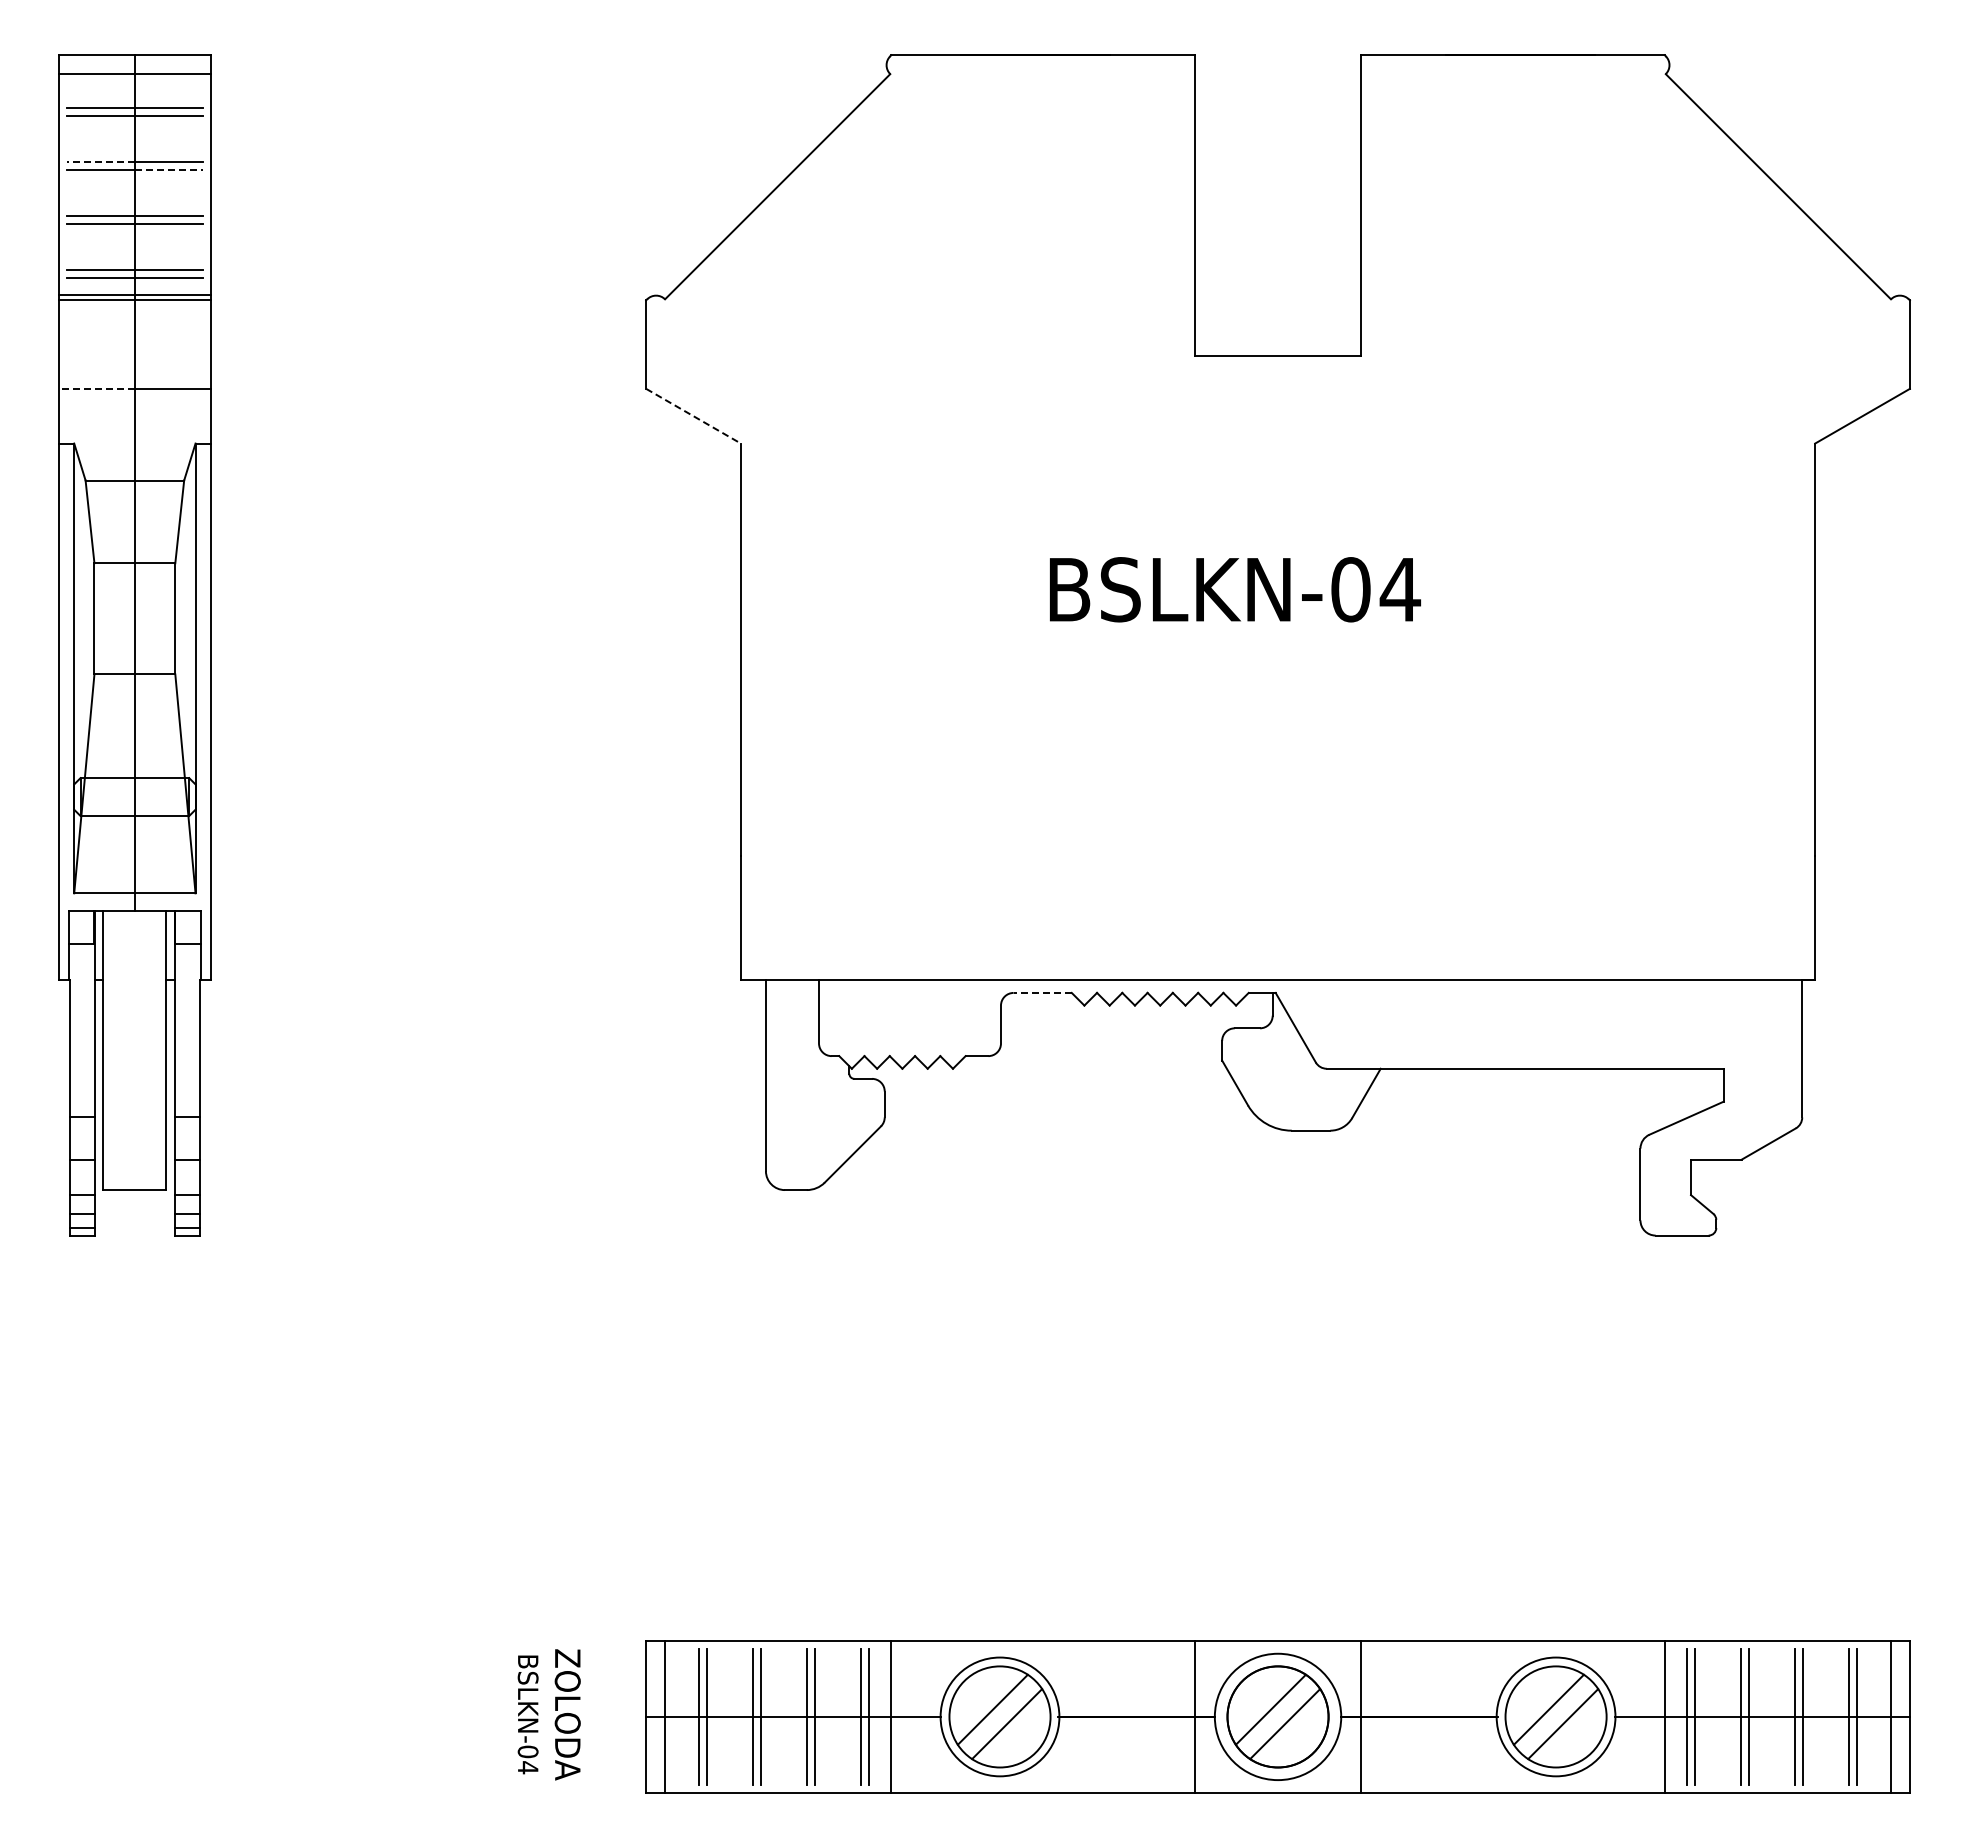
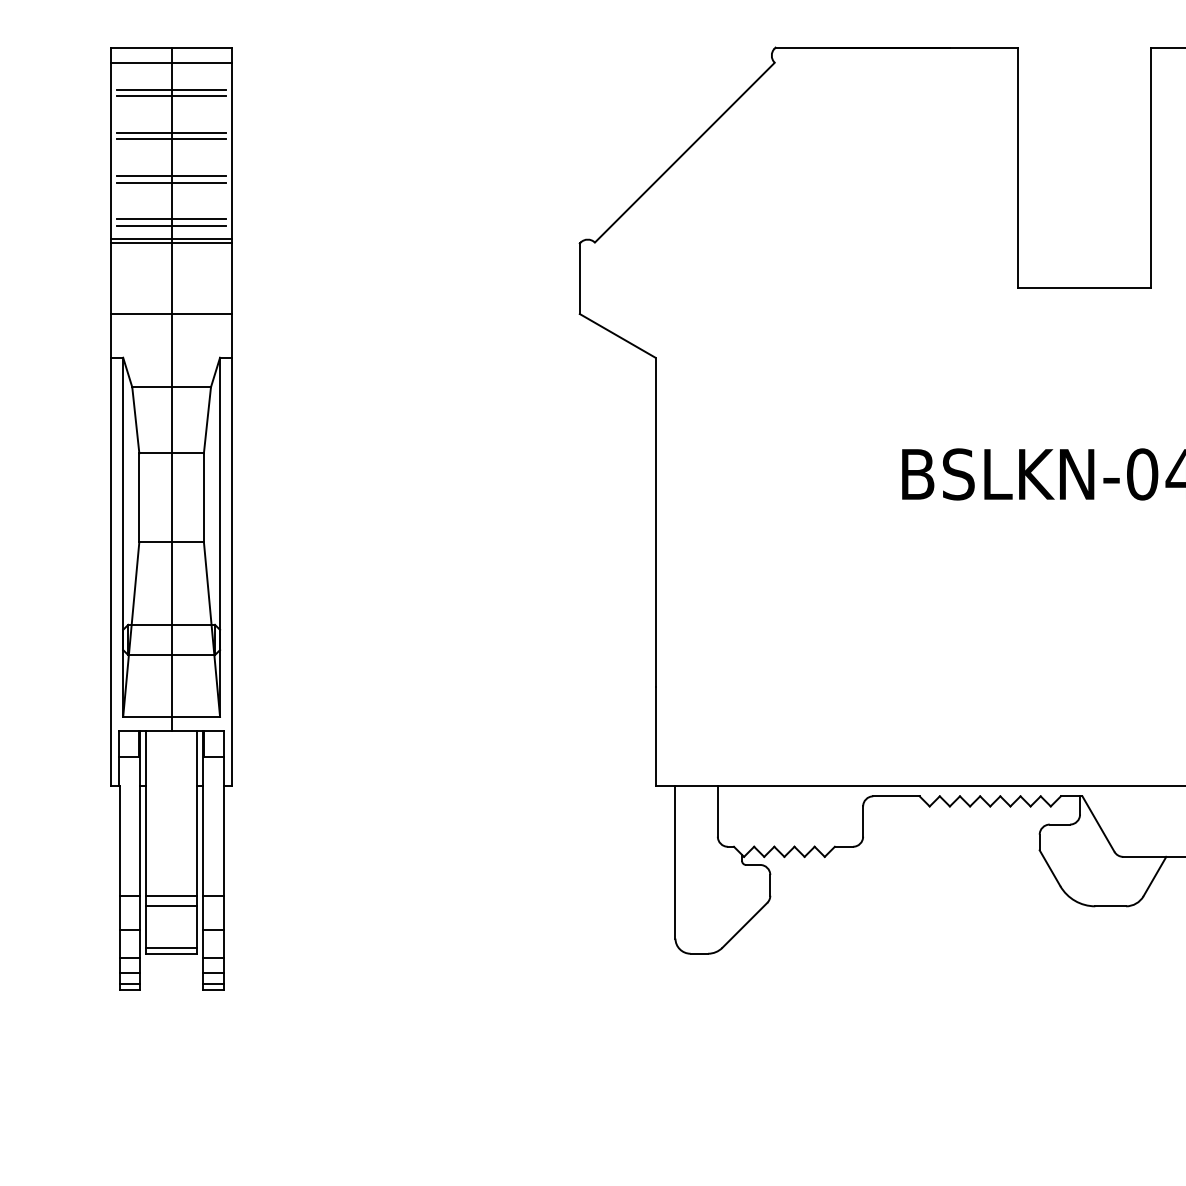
line: (100, 161) -> (144, 132), dashed -> solid
line: (169, 170) -> (199, 139), dashed -> solid
line: (96, 388) -> (140, 313), dashed -> solid
line: (693, 416) -> (617, 336), dashed -> solid
line: (1042, 992) -> (896, 796), dashed -> solid
line: (134, 1118) -> (171, 896), added
line: (134, 1130) -> (171, 906), added
line: (134, 1182) -> (171, 947), added

